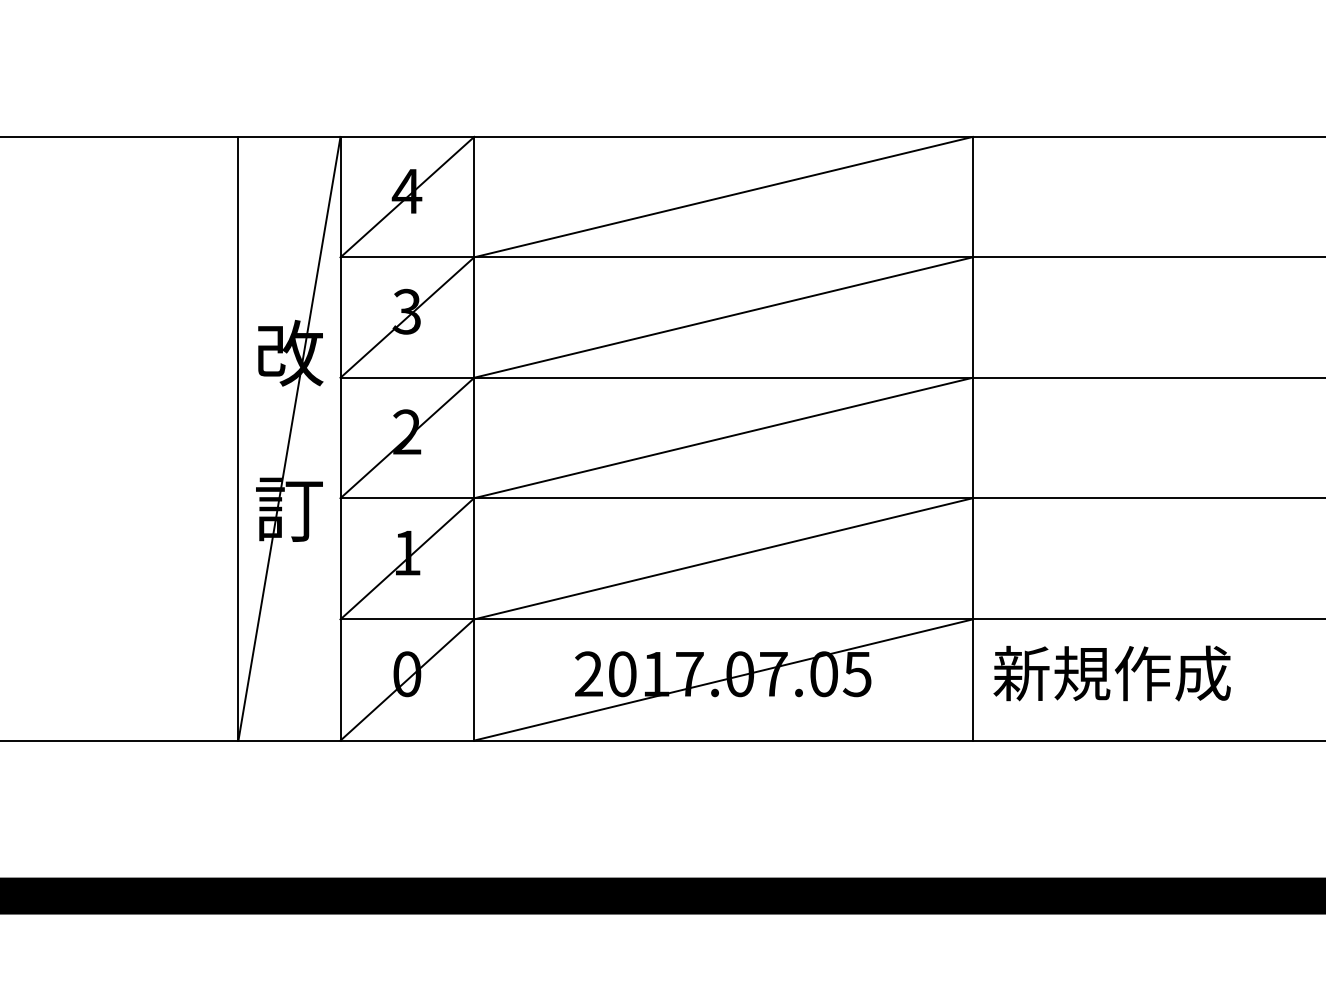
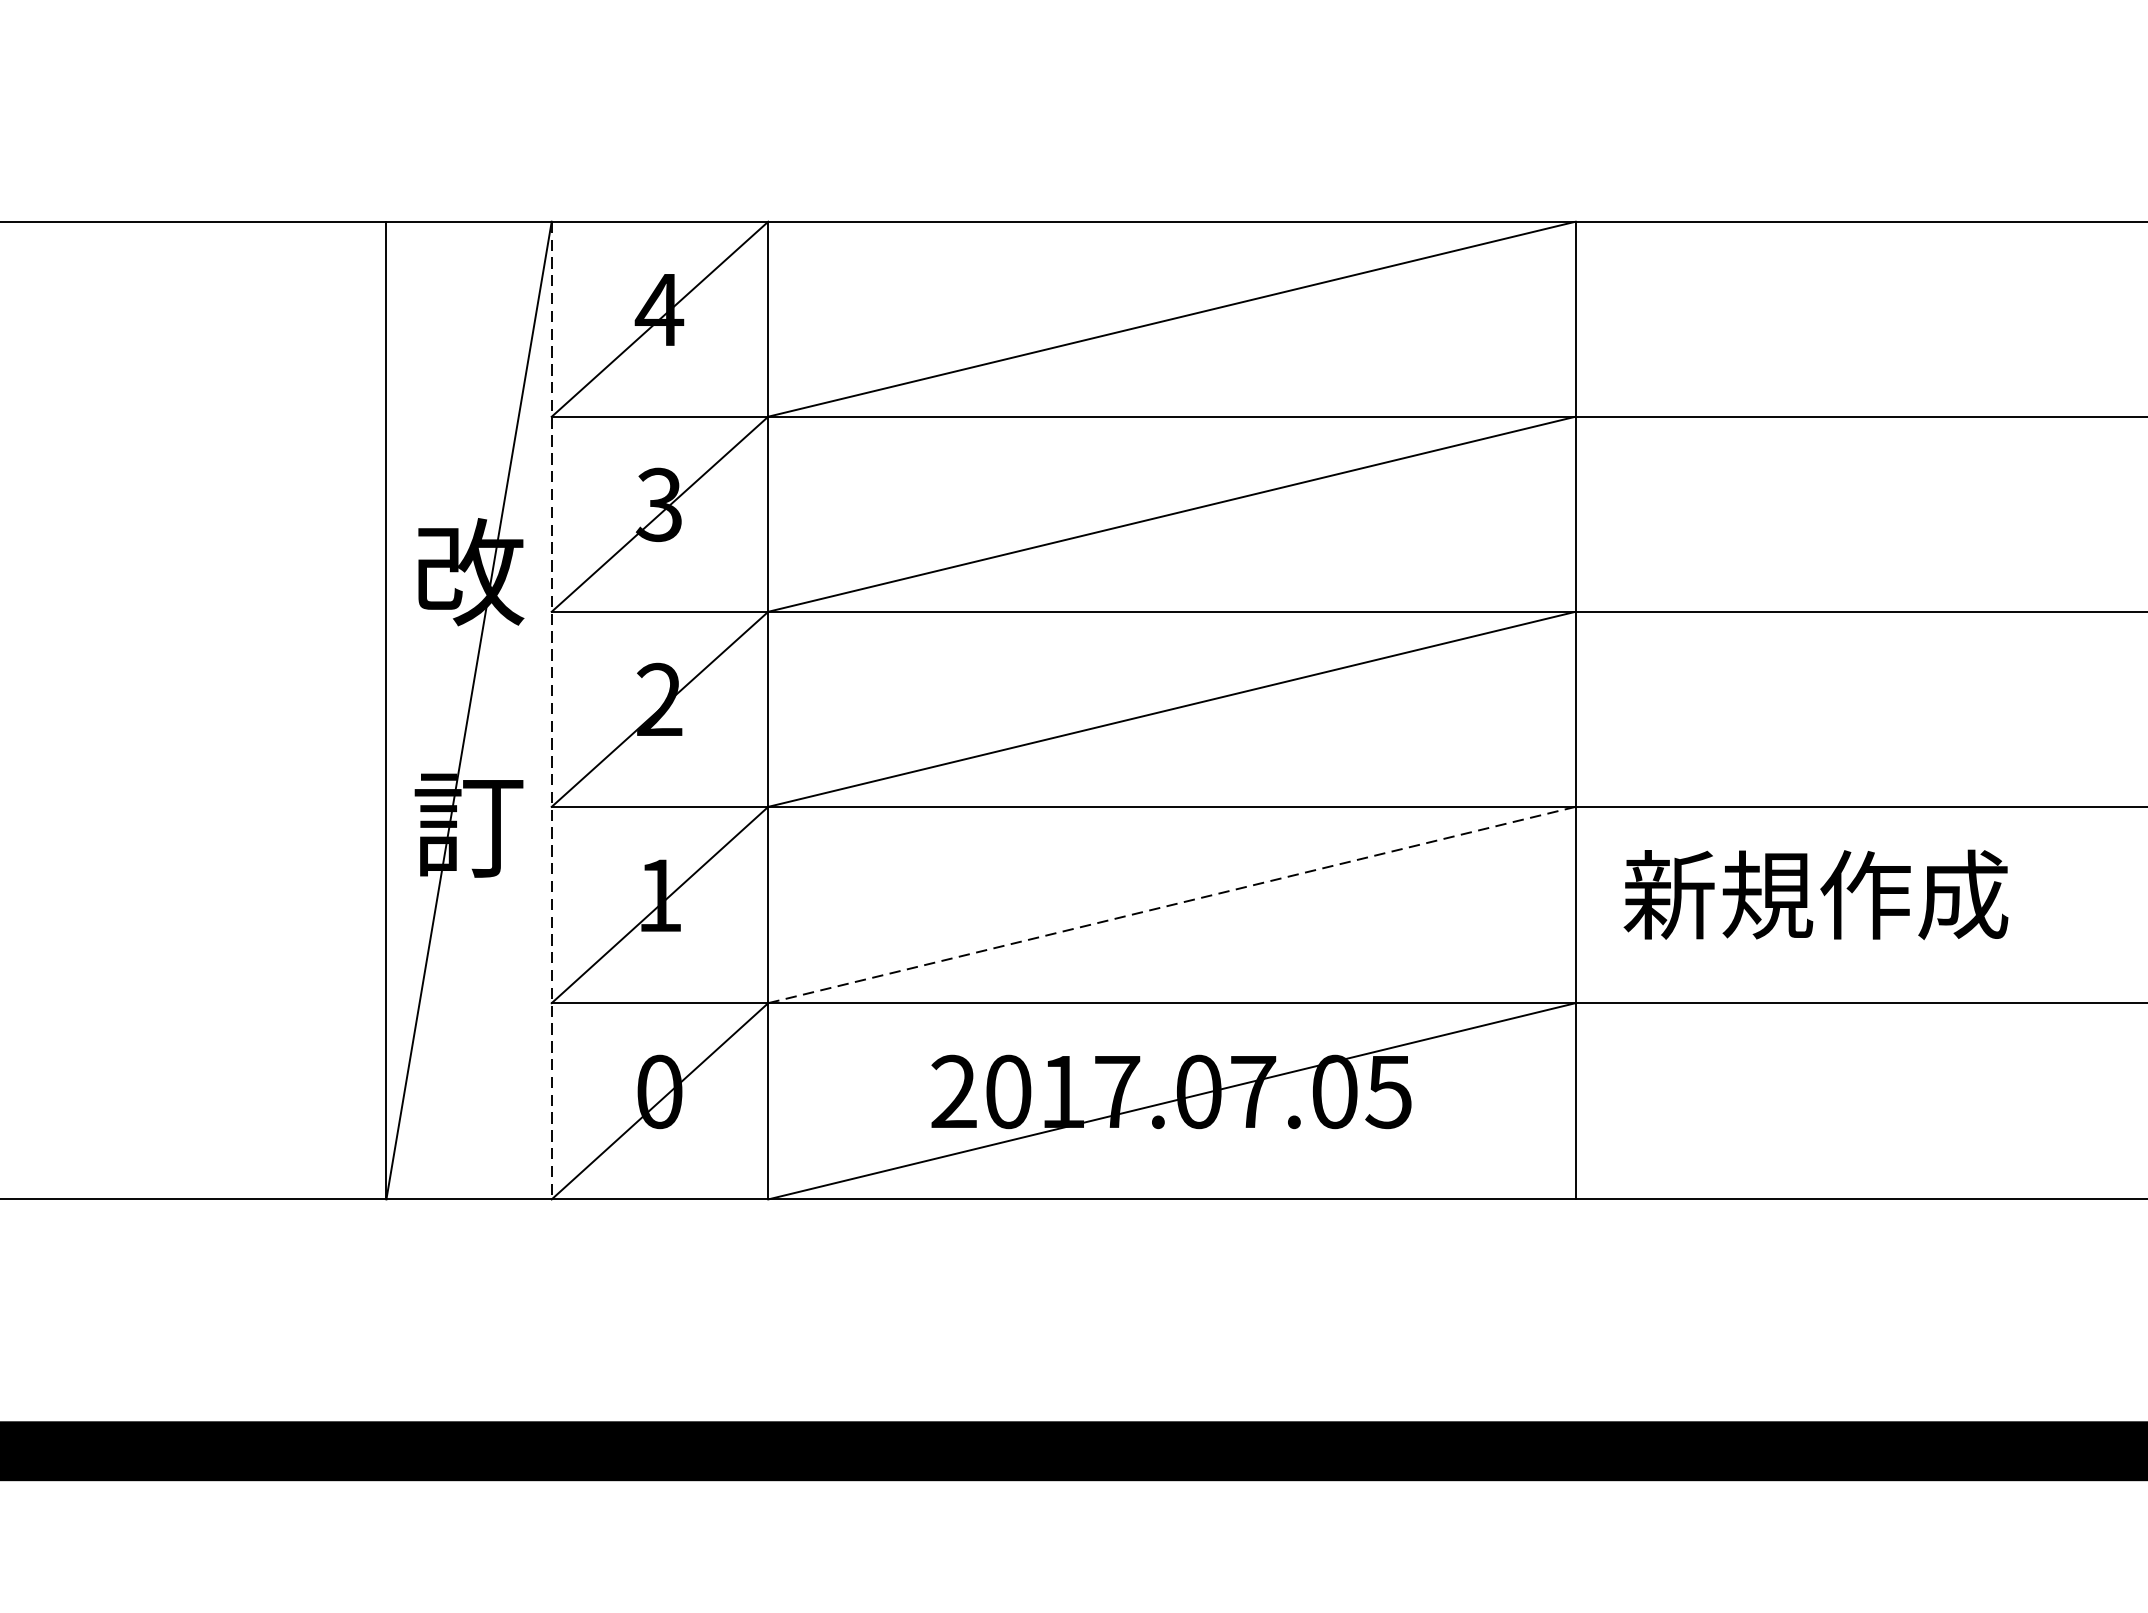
line: (340, 438) -> (551, 710), solid -> dashed
line: (723, 558) -> (1171, 904), solid -> dashed
text: (1111, 673) -> (1814, 894), moved

